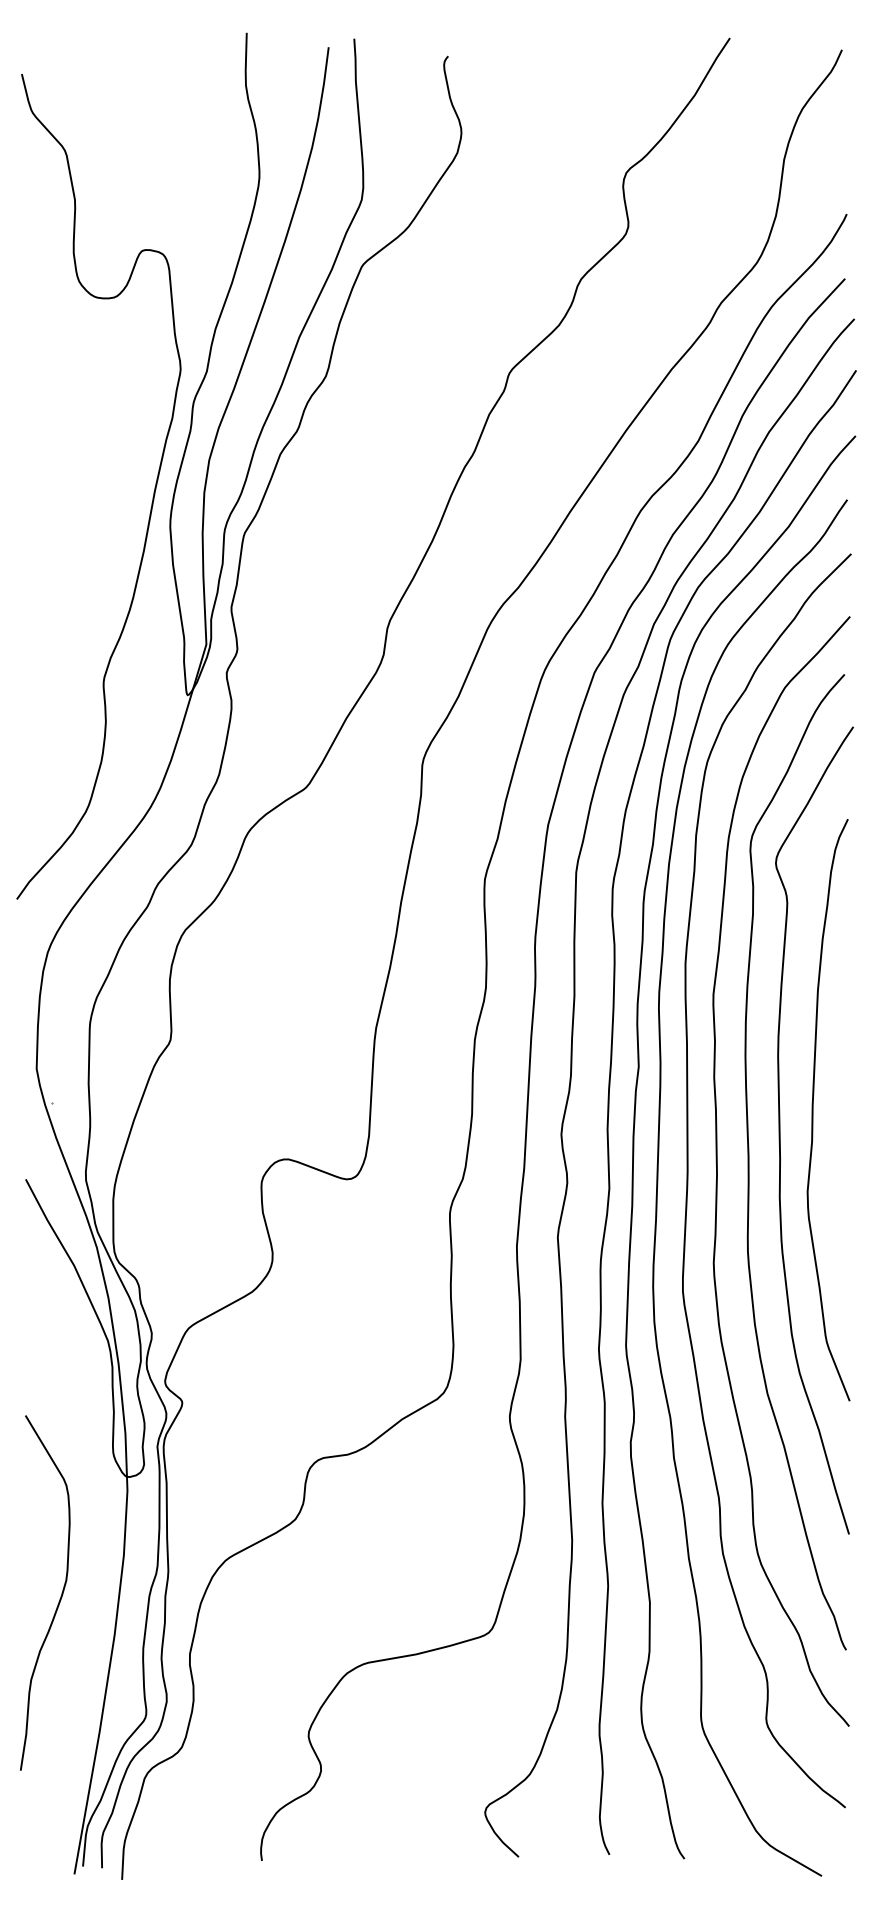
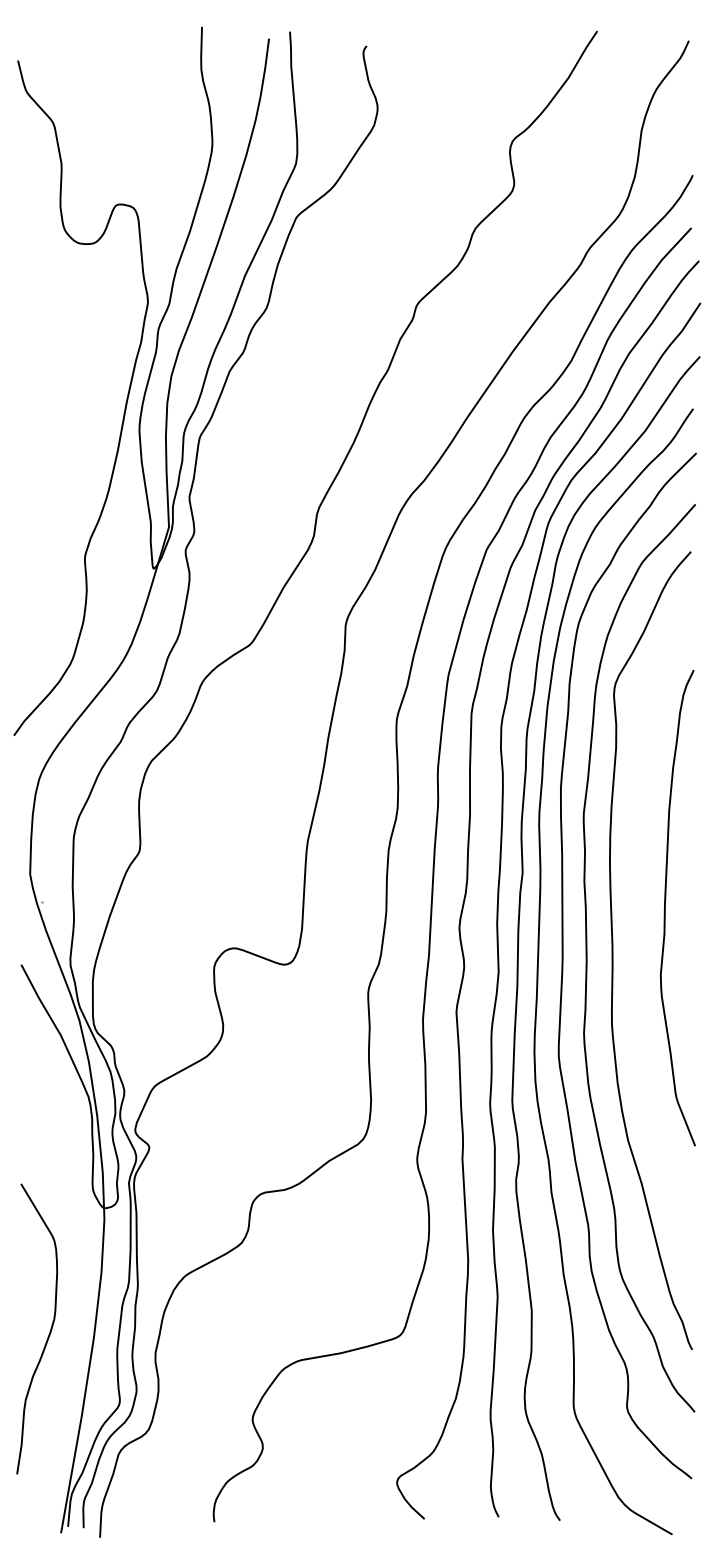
curve: (780, 1130) -> (638, 924), removed
curve: (60, 1595) -> (49, 1331), moved

